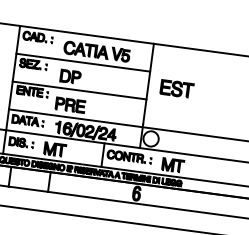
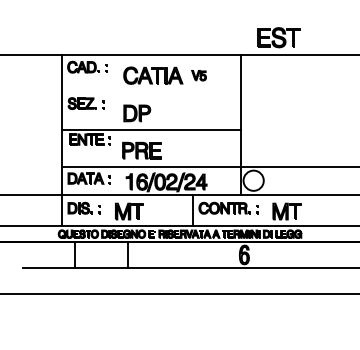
part: (120, 54) -> (198, 75), size x0.6
line: (83, 62) -> (151, 92), removed
part: (176, 88) -> (278, 37), moved

